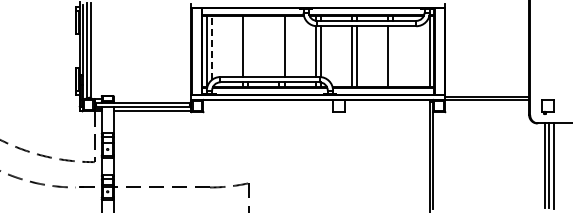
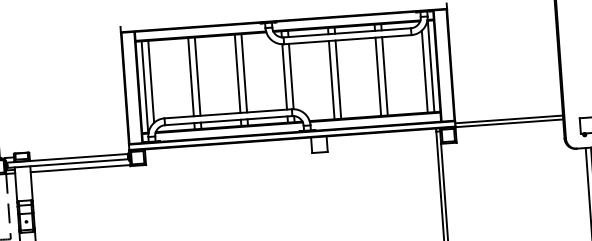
line: (248, 46) -> (197, 76), added
line: (279, 46) -> (237, 73), added
line: (212, 47) -> (151, 81), dashed -> solid
line: (424, 55) -> (424, 71), added
line: (393, 56) -> (385, 76), added

